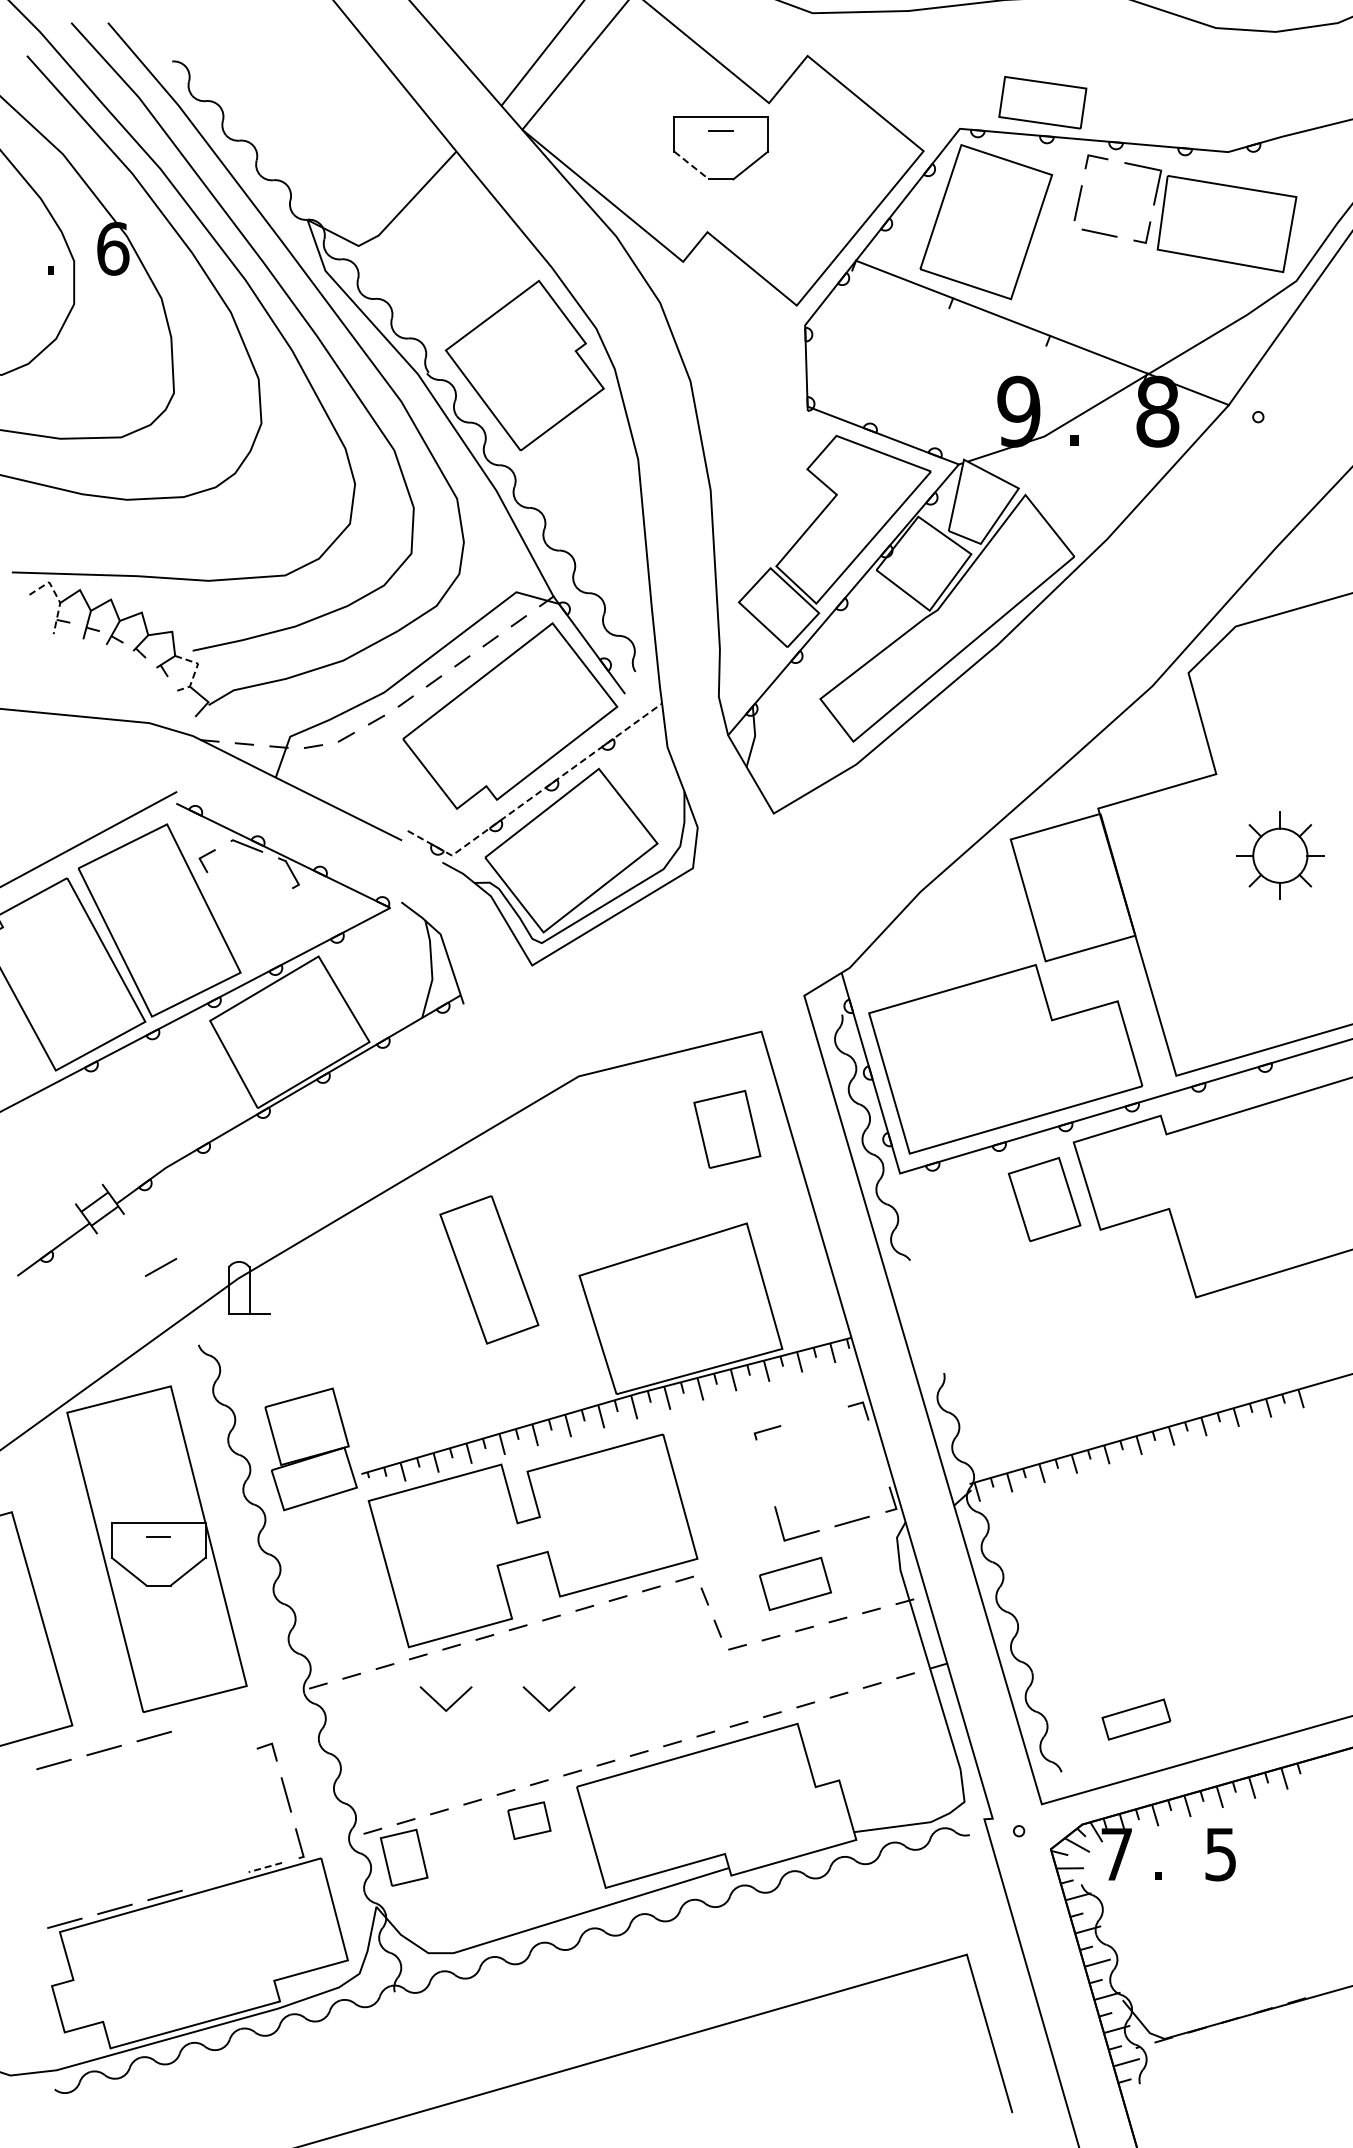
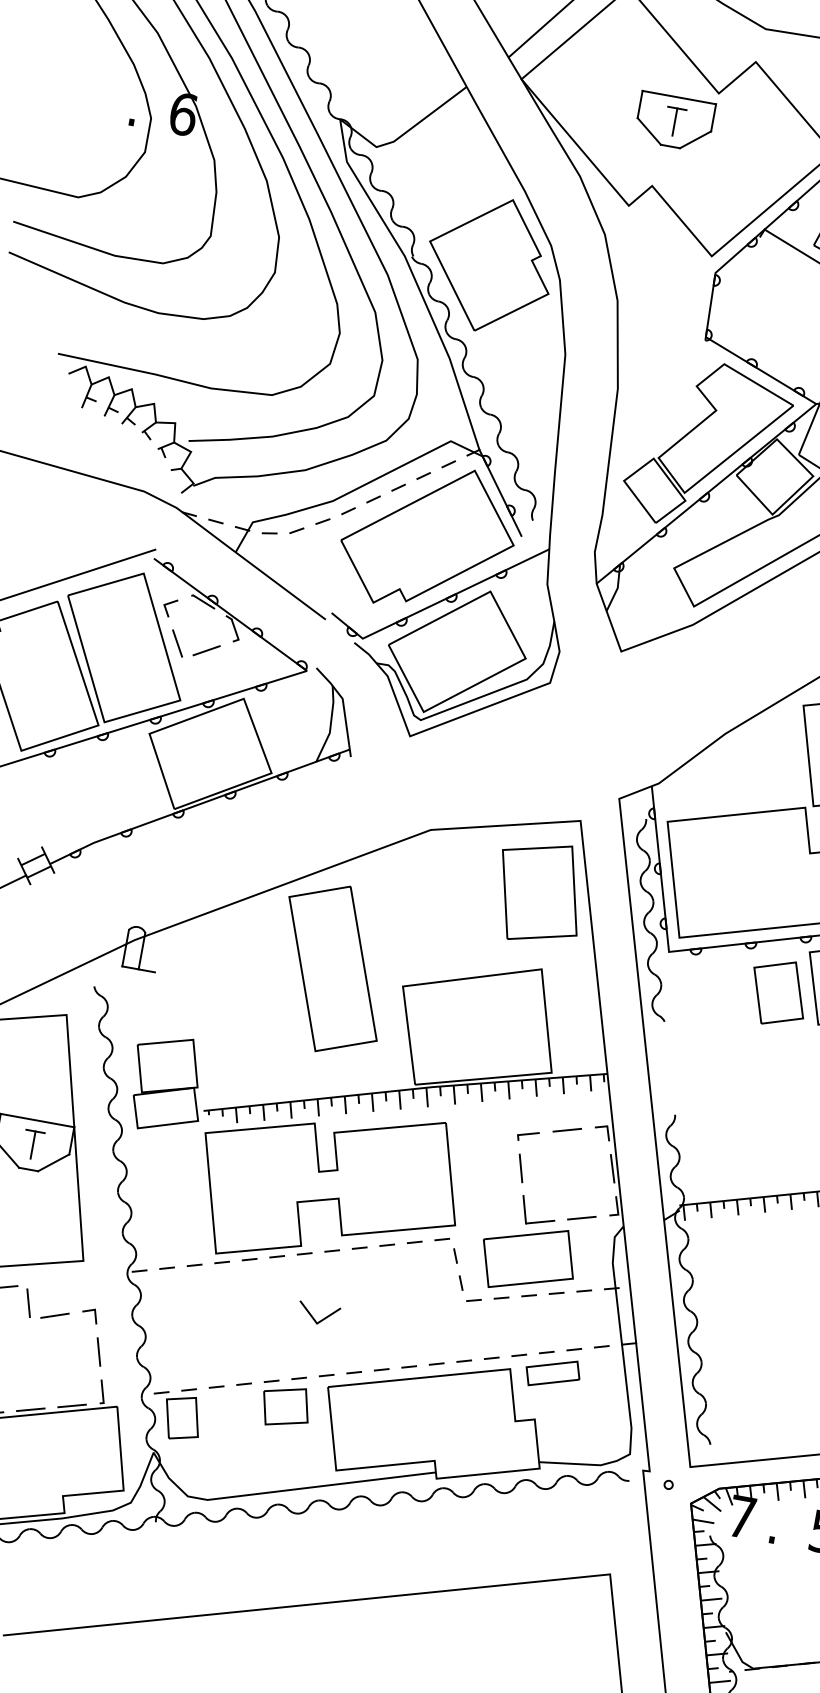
line: (721, 147) -> (675, 121), added
line: (692, 165) -> (649, 131), dashed -> solid
line: (56, 596) -> (89, 378), dashed -> solid
line: (195, 670) -> (187, 456), dashed -> solid
line: (536, 794) -> (437, 602), dashed -> solid
line: (224, 903) -> (177, 643), added
part: (727, 1129) -> (539, 892), size x1.67
line: (160, 1267) -> (206, 650), moved
part: (489, 1269) -> (333, 968), size x1.43
line: (814, 1416) -> (567, 1130), added
line: (878, 1453) -> (612, 1168), added
line: (765, 1473) -> (520, 1168), added
line: (158, 1554) -> (32, 1145), added
part: (795, 1583) -> (528, 1258), size x1.67
line: (439, 1703) -> (232, 1302), removed
part: (1136, 1719) -> (553, 1373), moved
line: (188, 1750) -> (28, 1303), added
line: (223, 1759) -> (54, 1315), added
part: (529, 1820) -> (286, 1406), size x1.43
line: (264, 1867) -> (71, 1405), dashed -> solid
line: (214, 1881) -> (30, 1409), added

